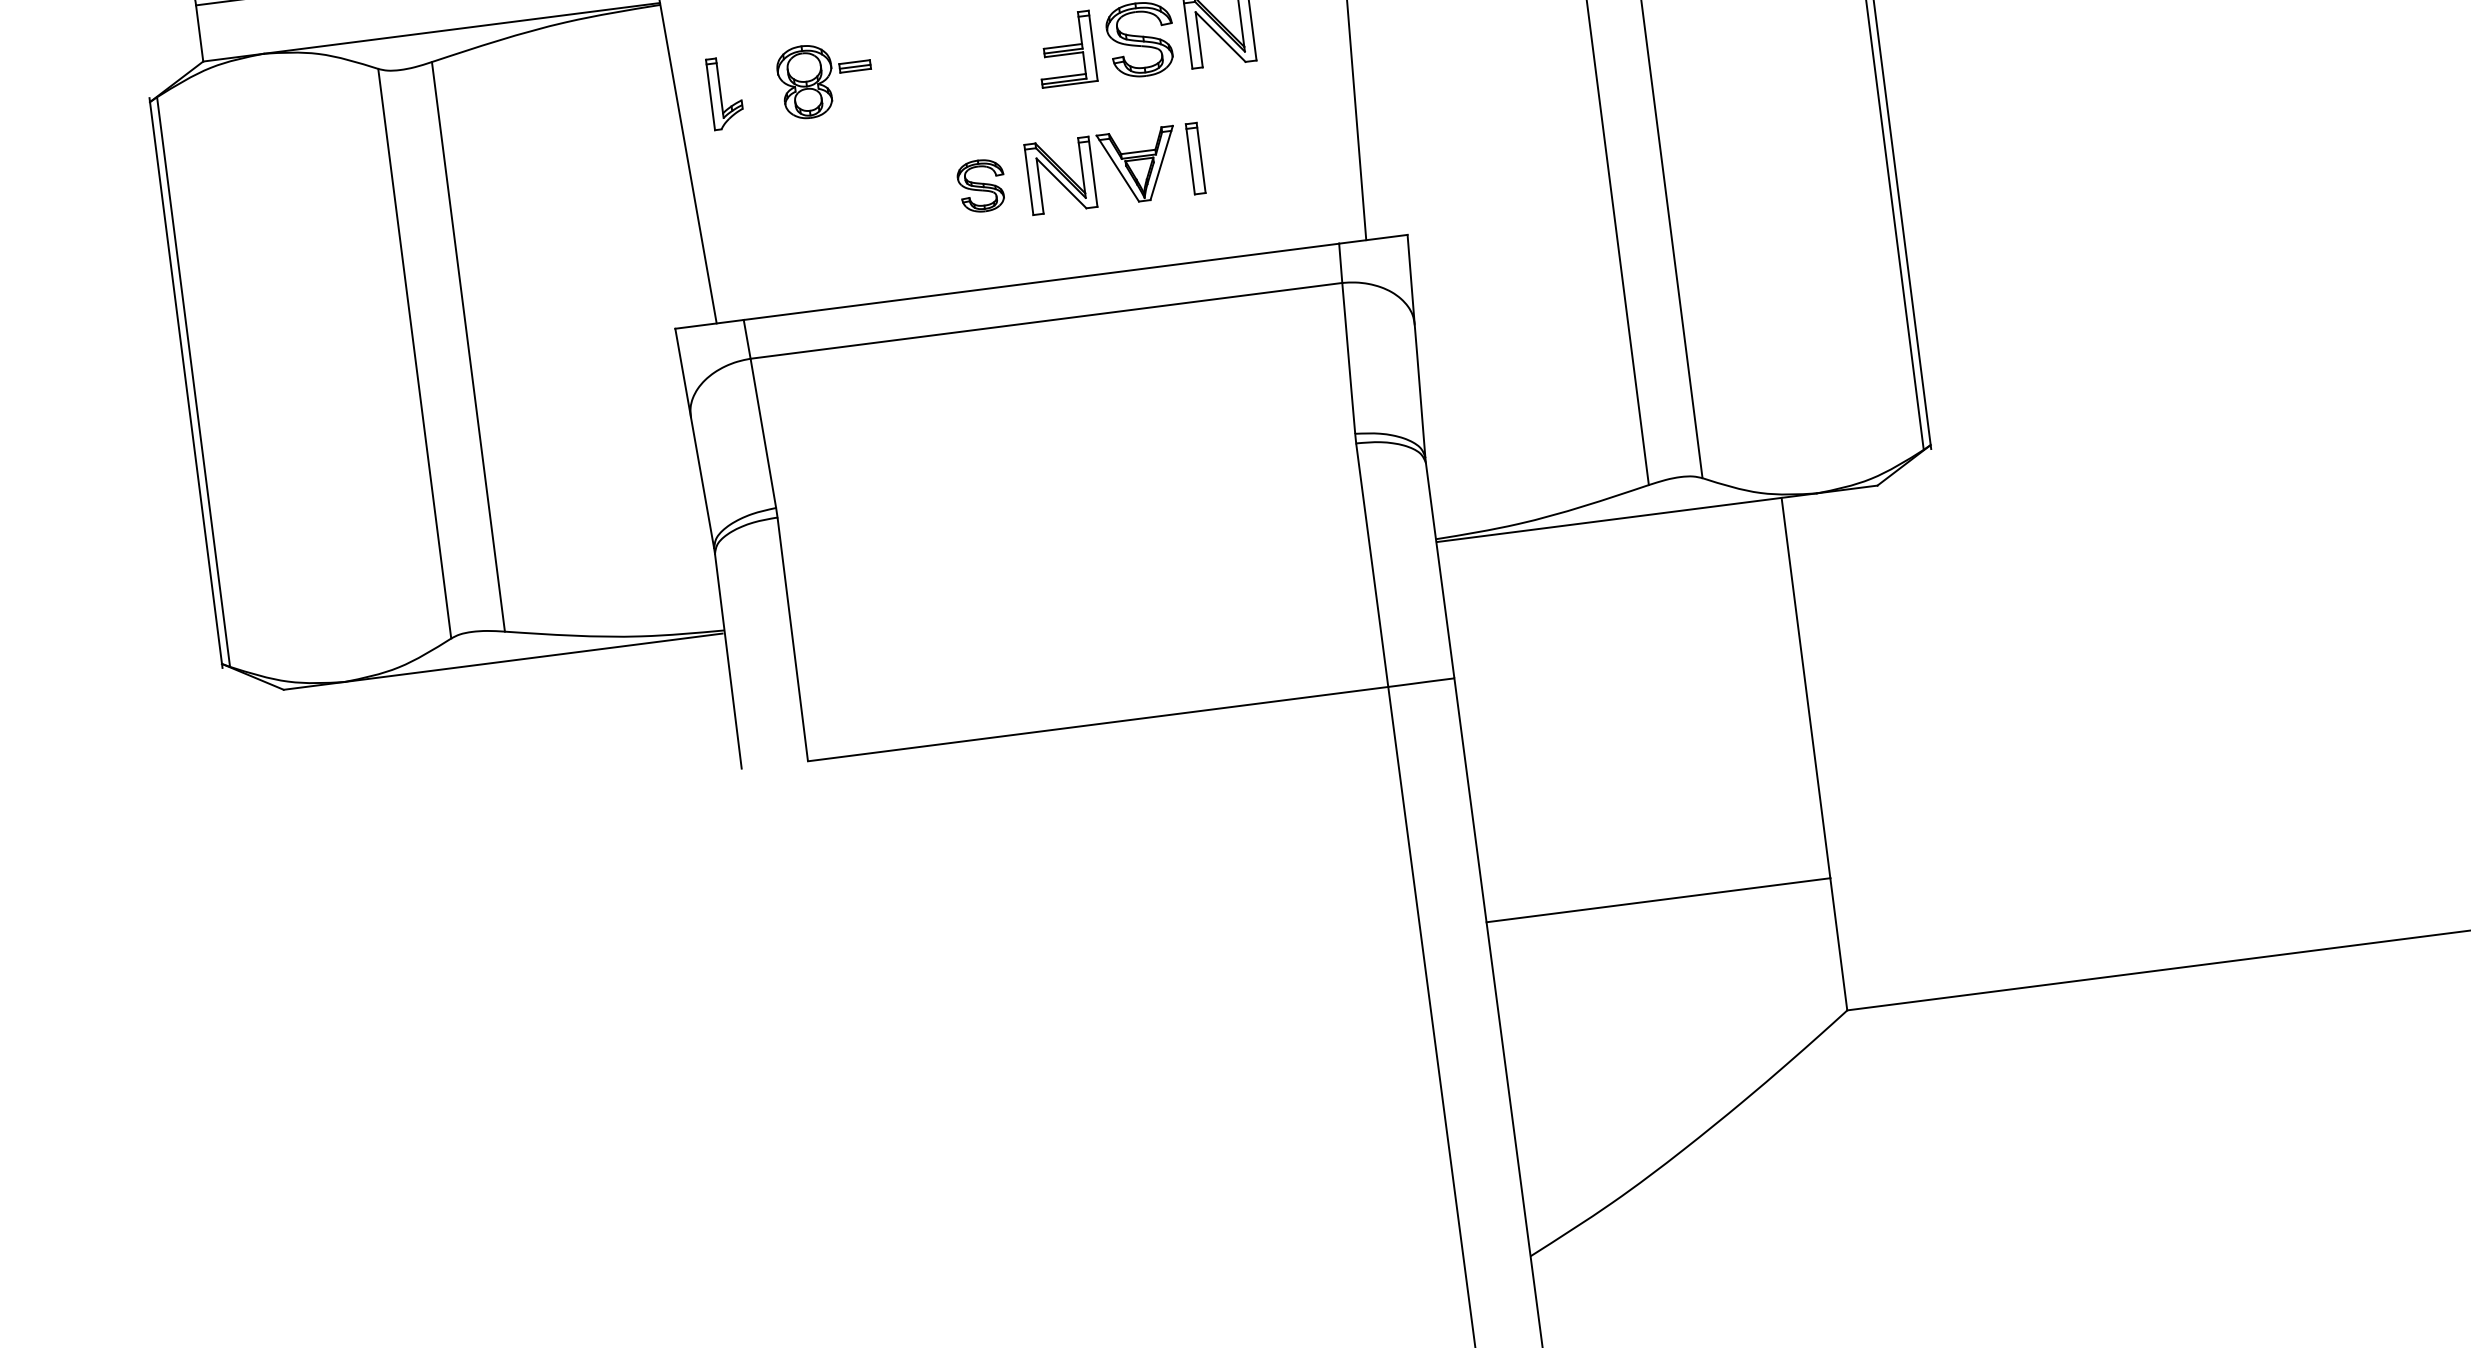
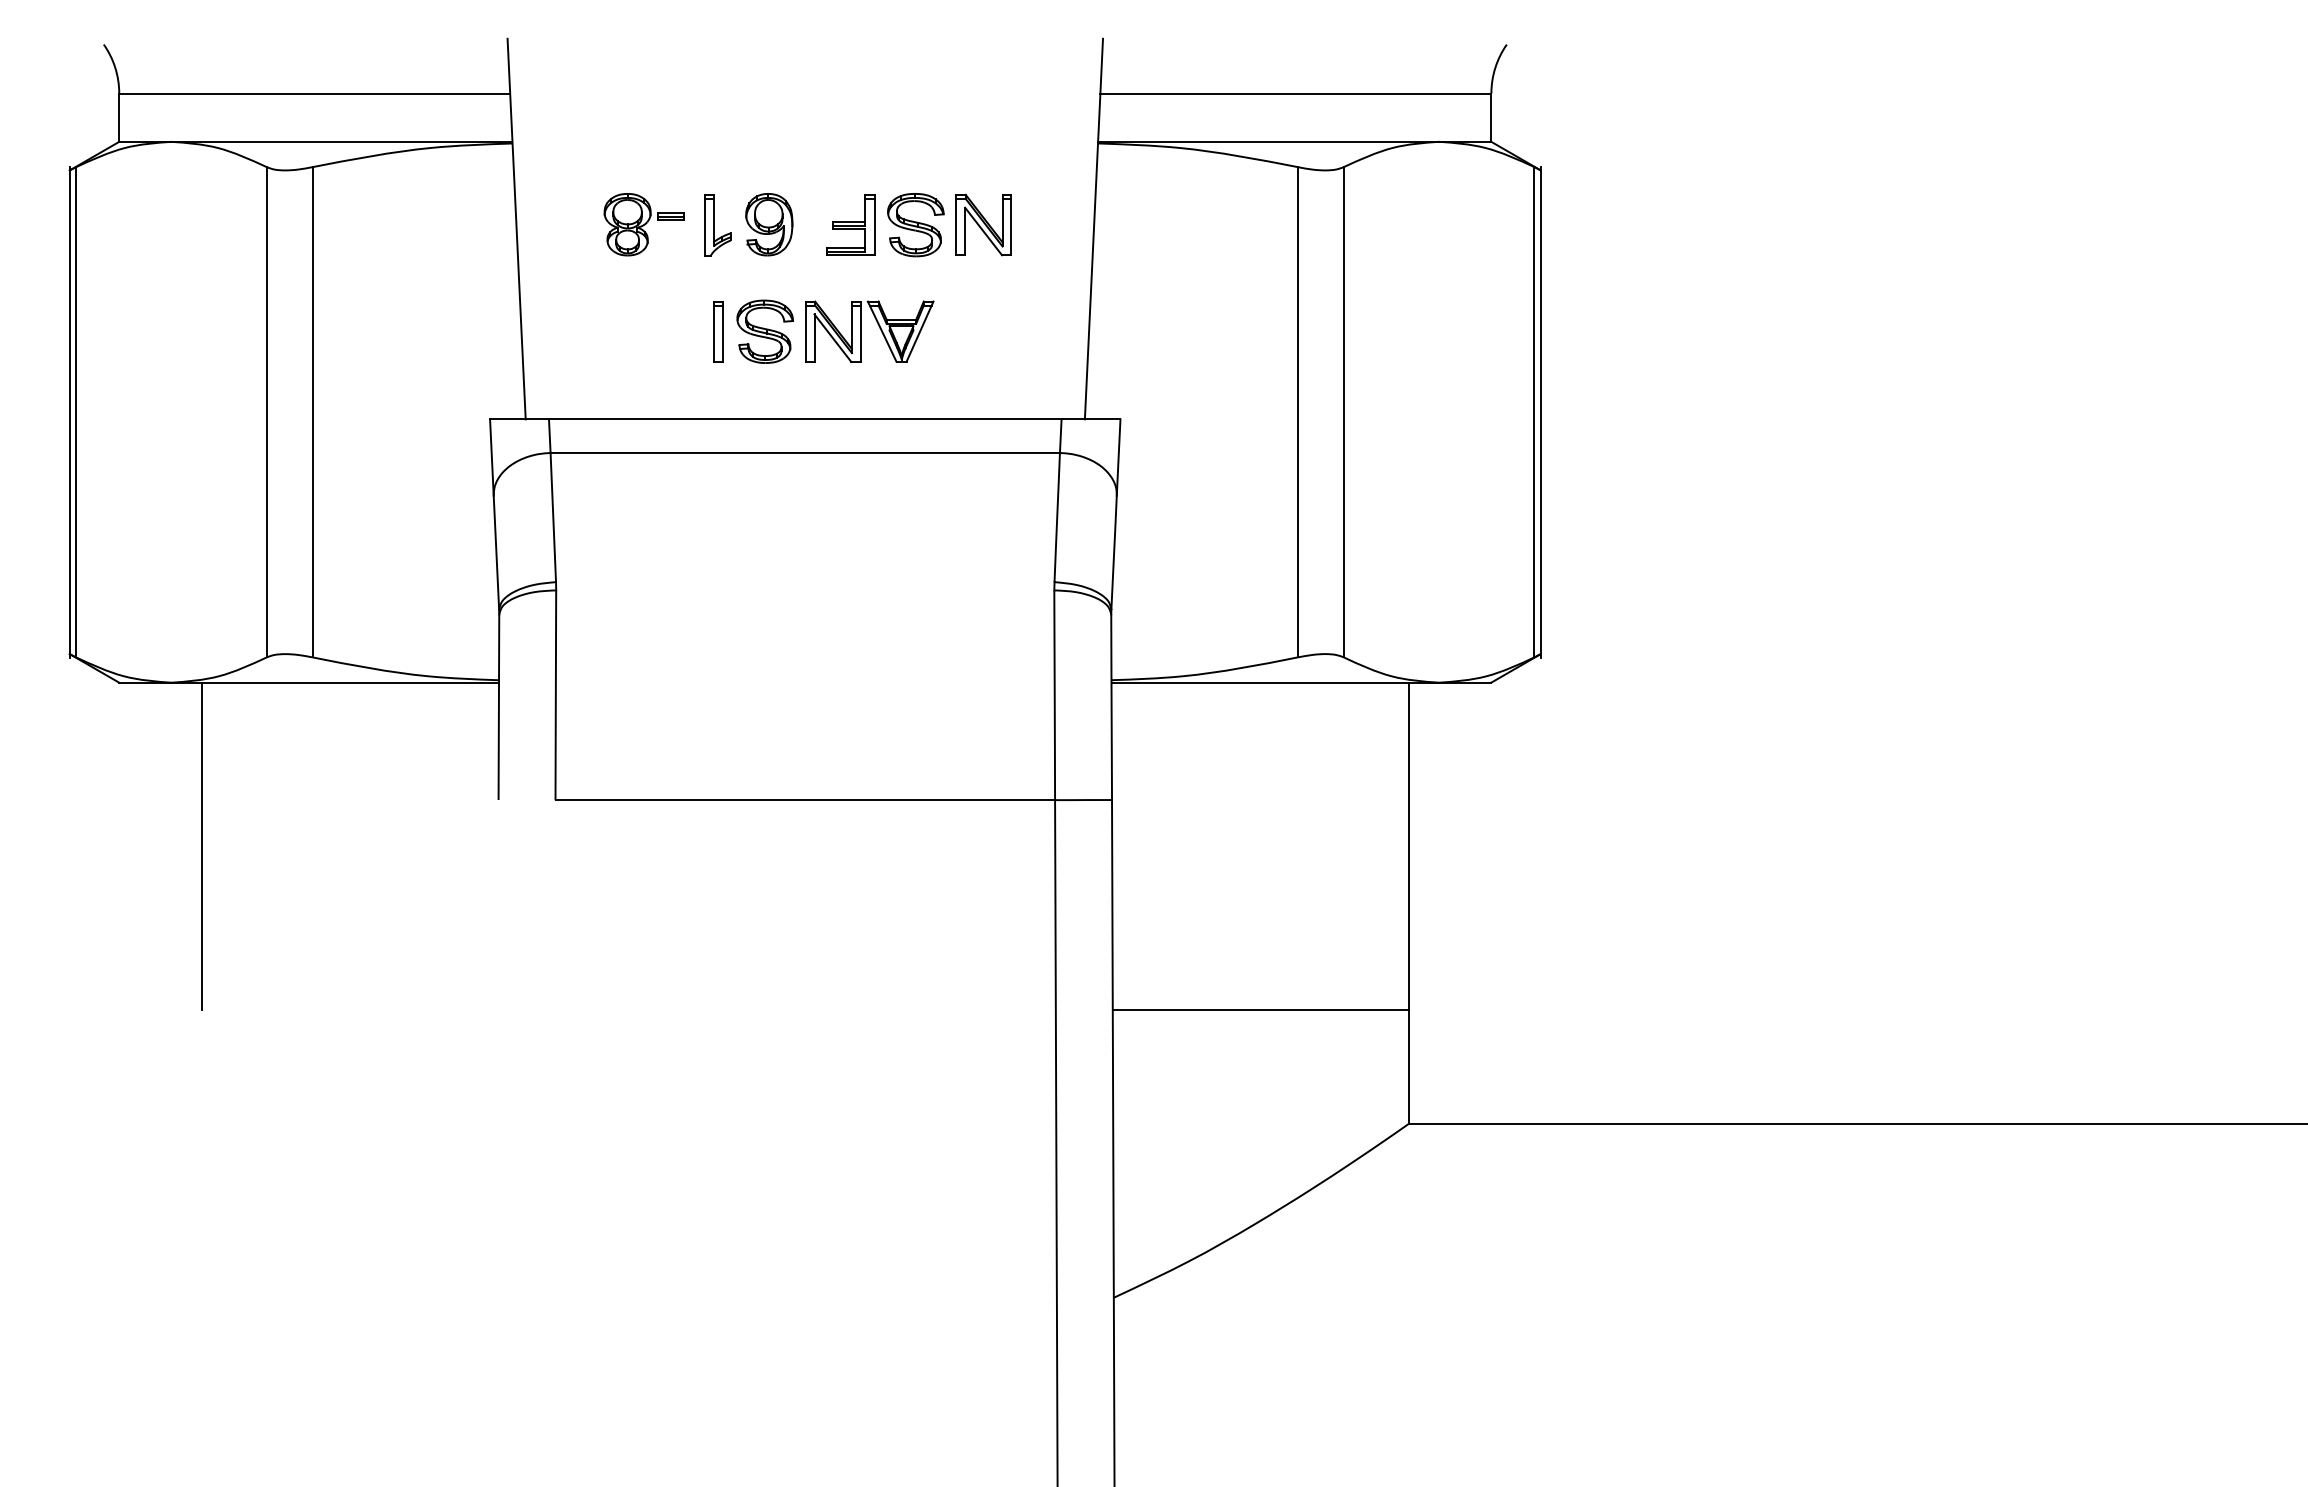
part: (970, 60) -> (769, 224), added
part: (724, 93) -> (717, 225), moved
part: (1195, 158) -> (718, 331), moved
part: (981, 185) -> (764, 331), size x1.43
line: (403, 867) -> (201, 846), added

